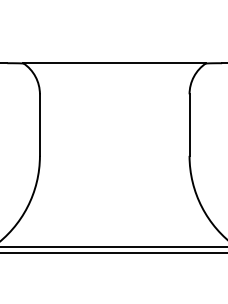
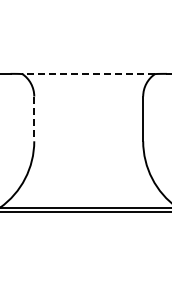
line: (114, 62) -> (88, 73), solid -> dashed
line: (40, 125) -> (34, 119), solid -> dashed

